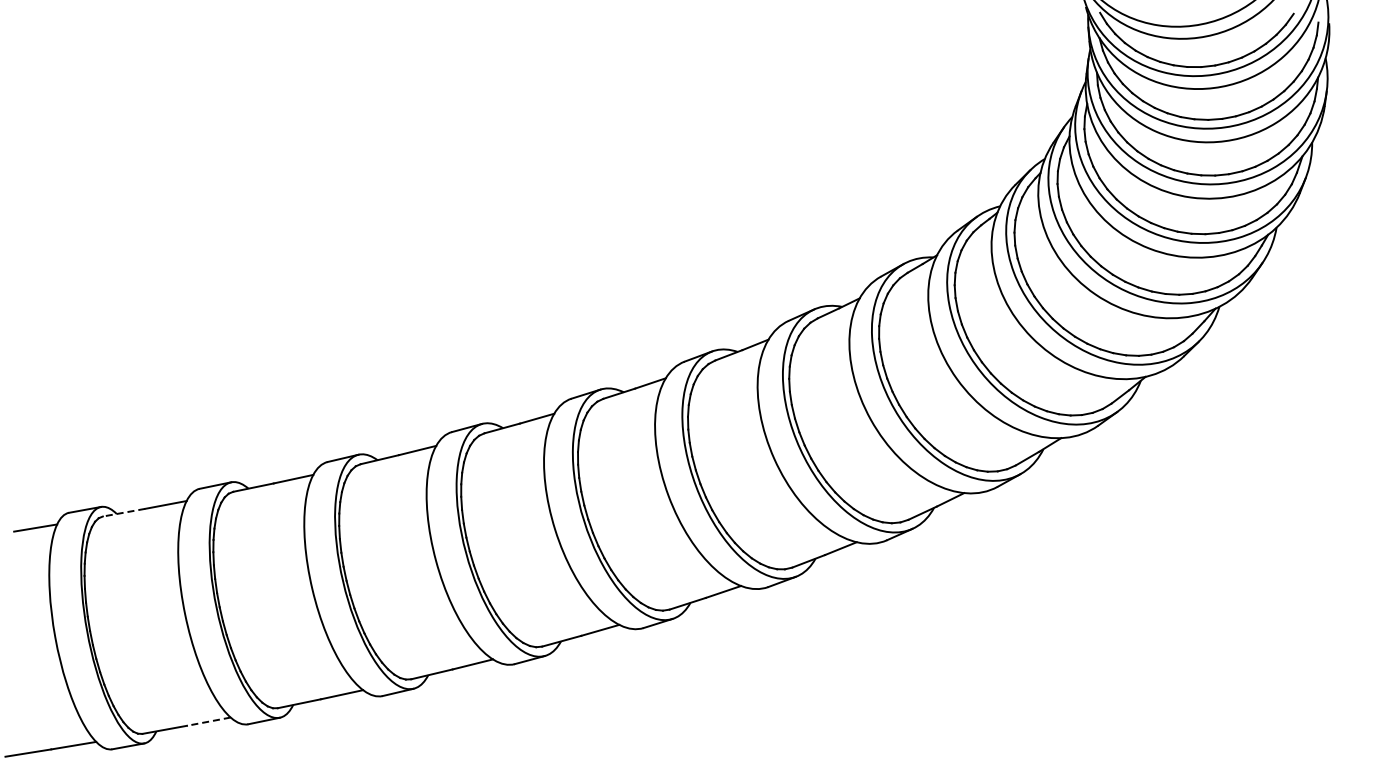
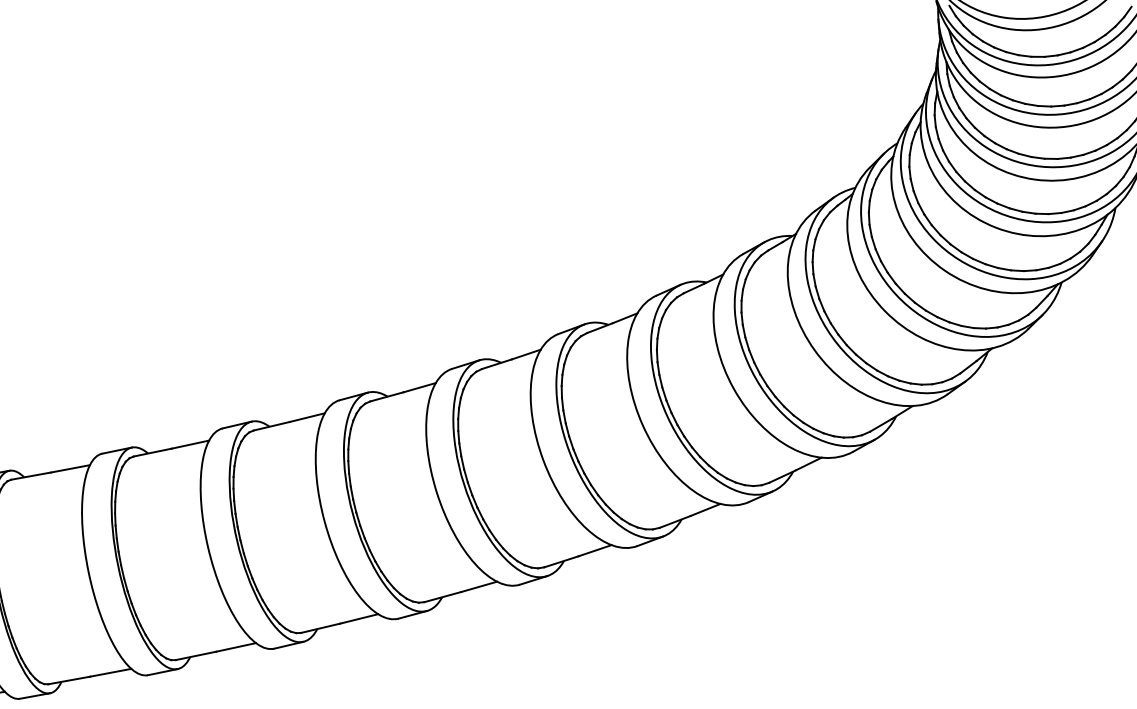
line: (124, 512) -> (31, 475), dashed -> solid
line: (208, 721) -> (110, 672), dashed -> solid

